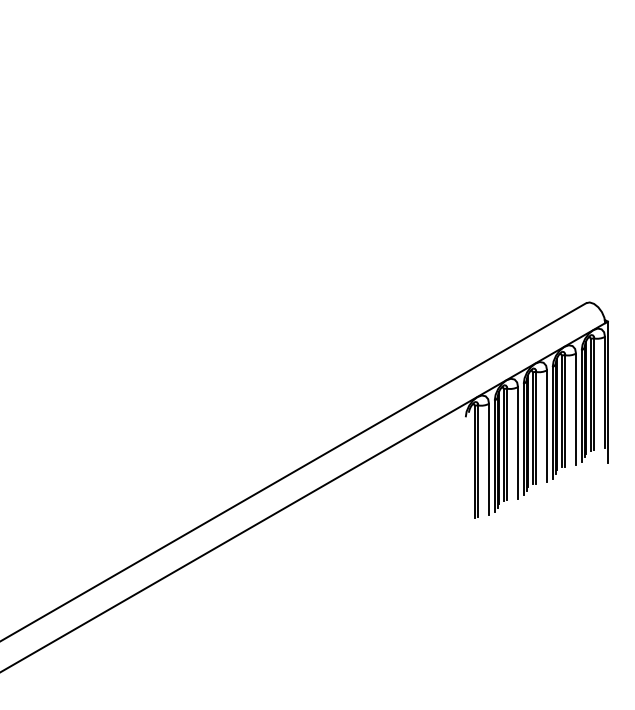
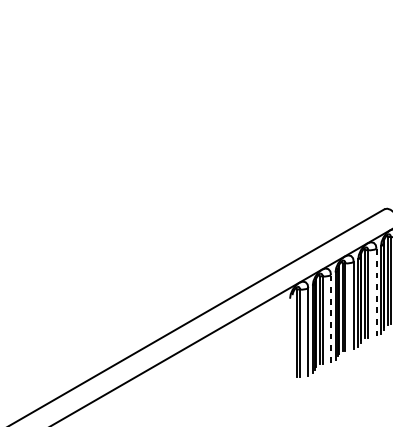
line: (576, 409) -> (376, 292), solid -> dashed
line: (518, 442) -> (331, 318), solid -> dashed

